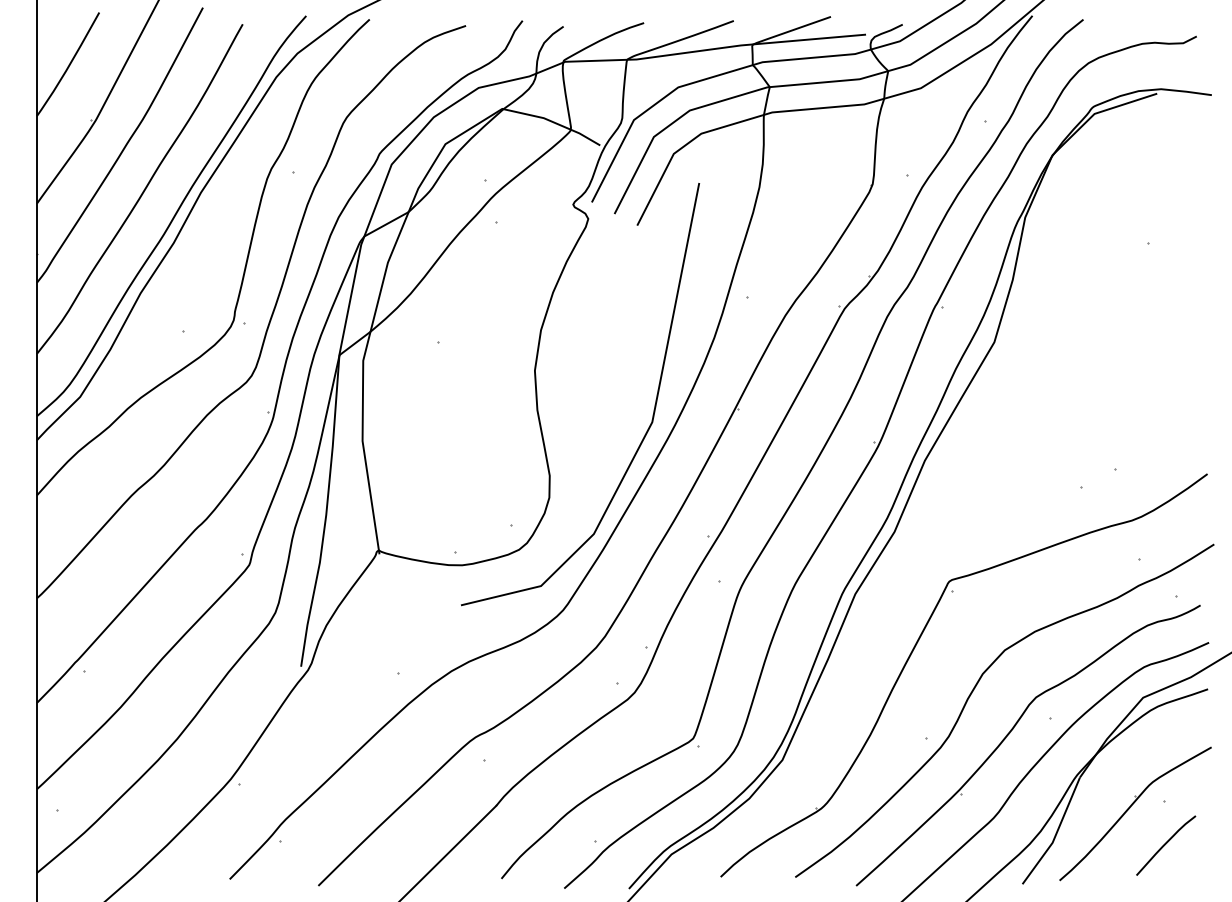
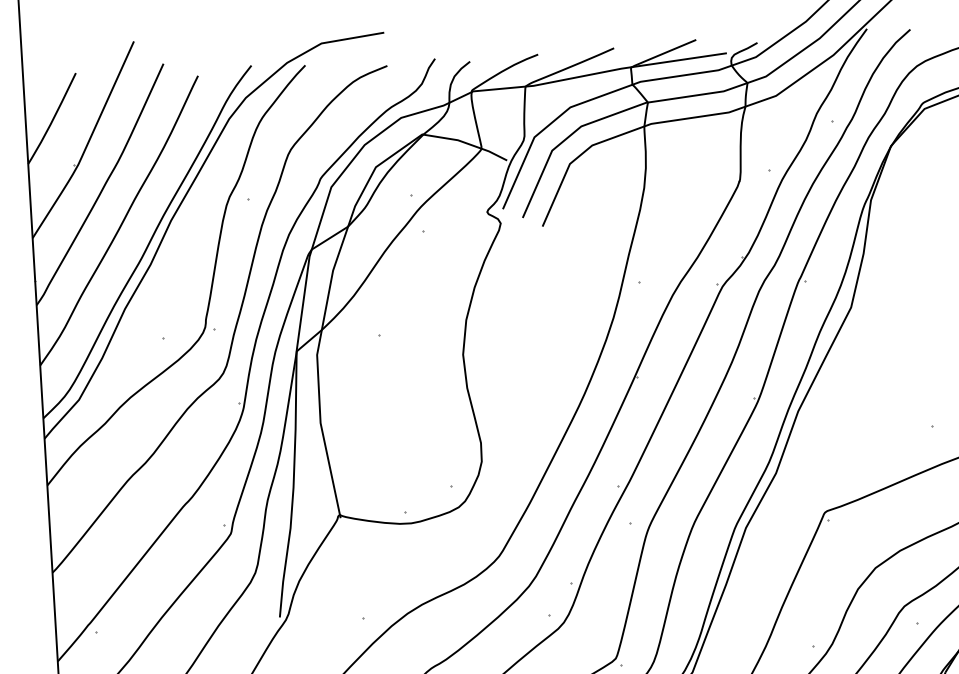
line: (653, 409) -> (565, 381), removed

